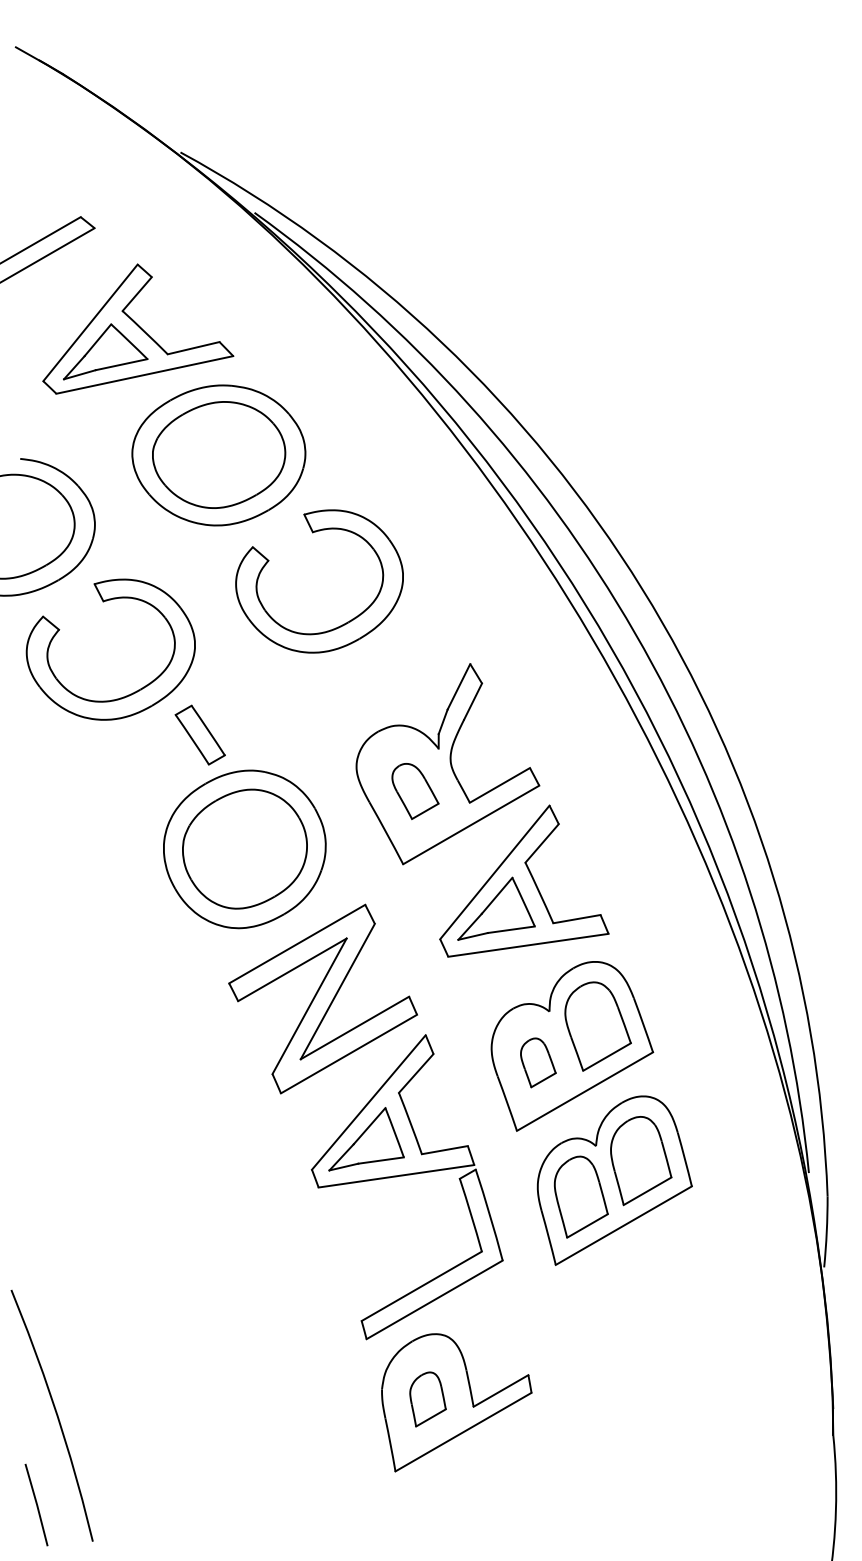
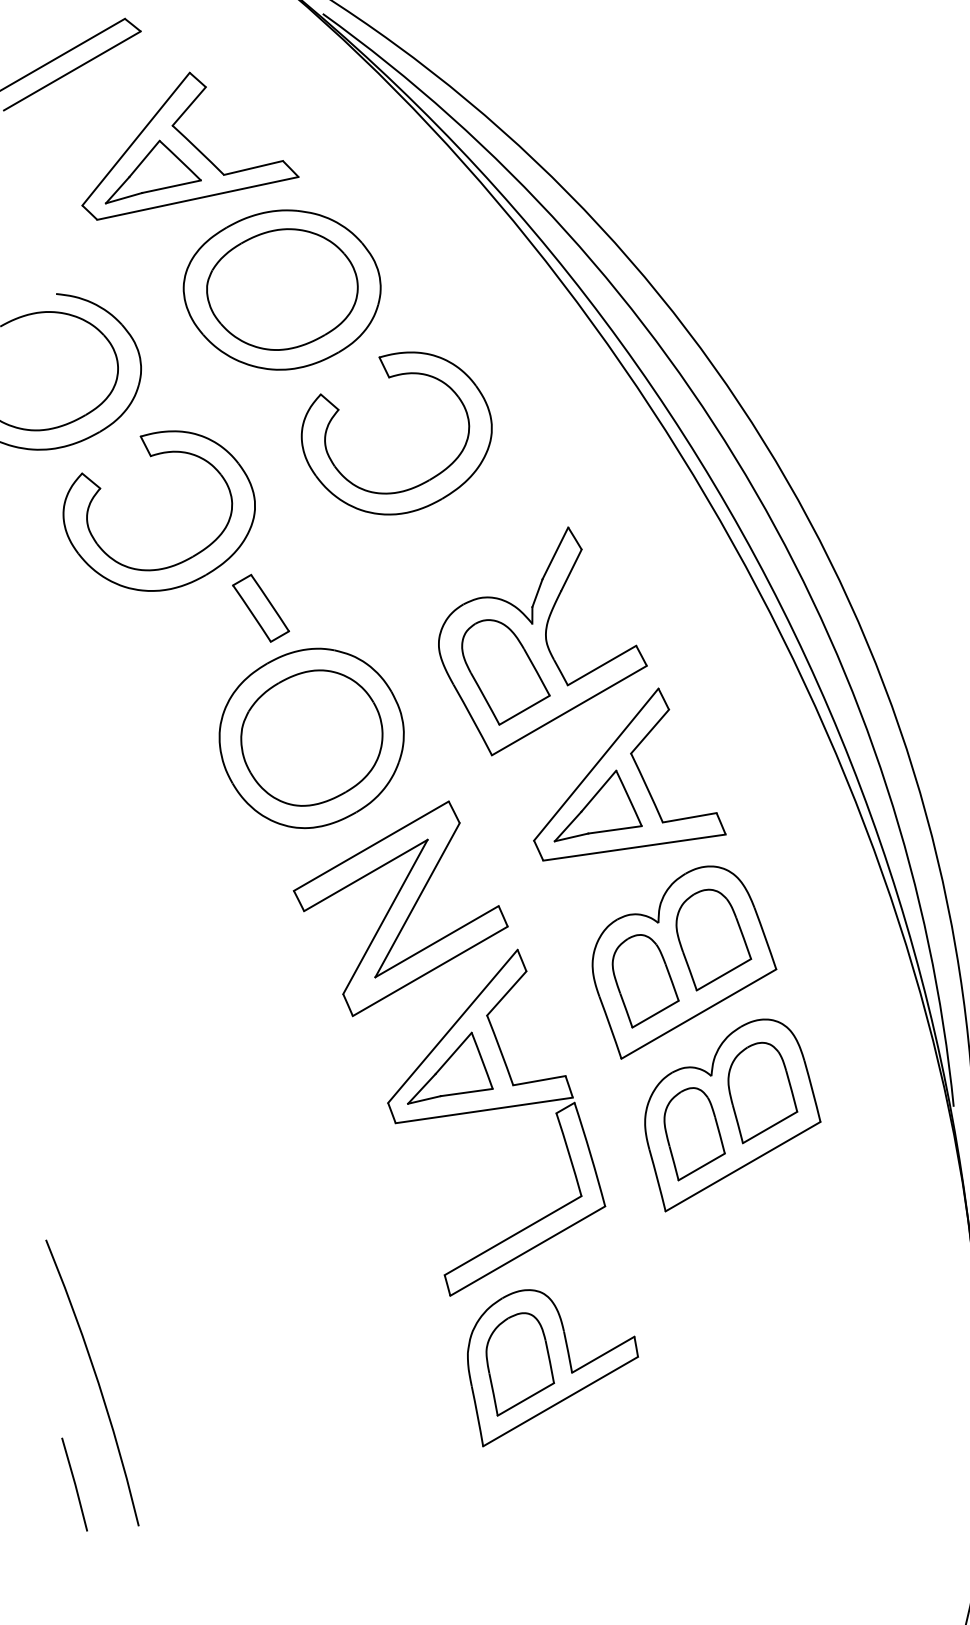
part: (415, 791) -> (505, 672), size x1.67
part: (538, 1062) -> (645, 980), size x1.67
part: (427, 1399) -> (519, 1364), size x1.67

